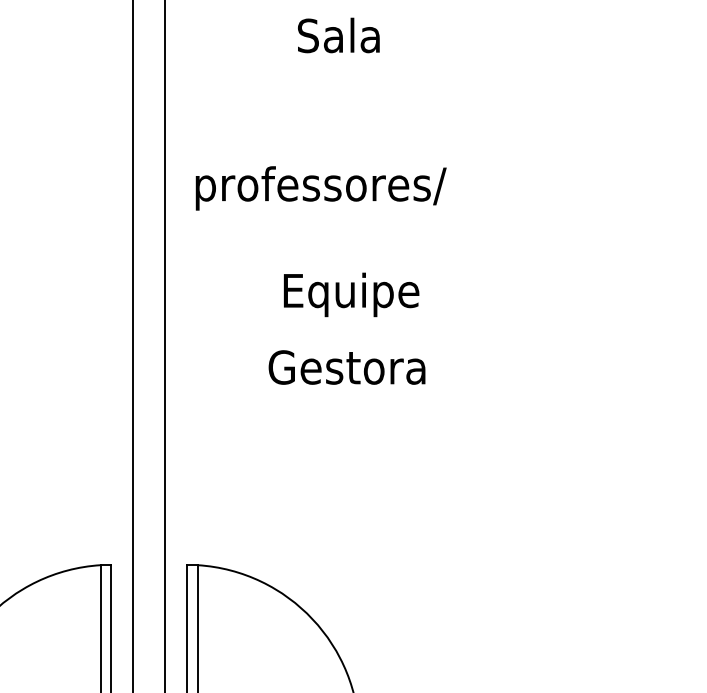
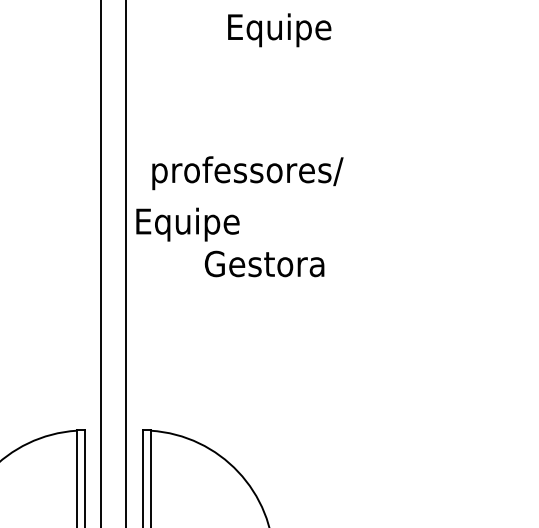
text: (365, 39) -> (278, 29), Sala -> Equipe
text: (320, 188) -> (247, 173), moved
text: (351, 294) -> (187, 224), moved
text: (346, 367) -> (264, 264), moved

